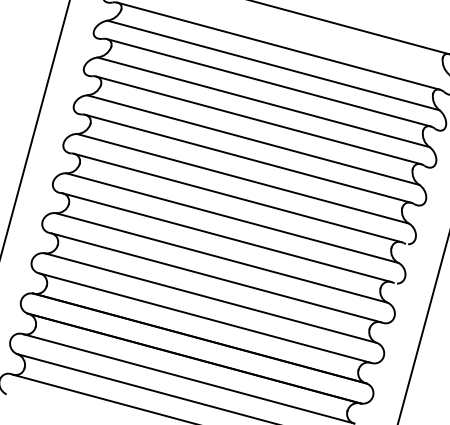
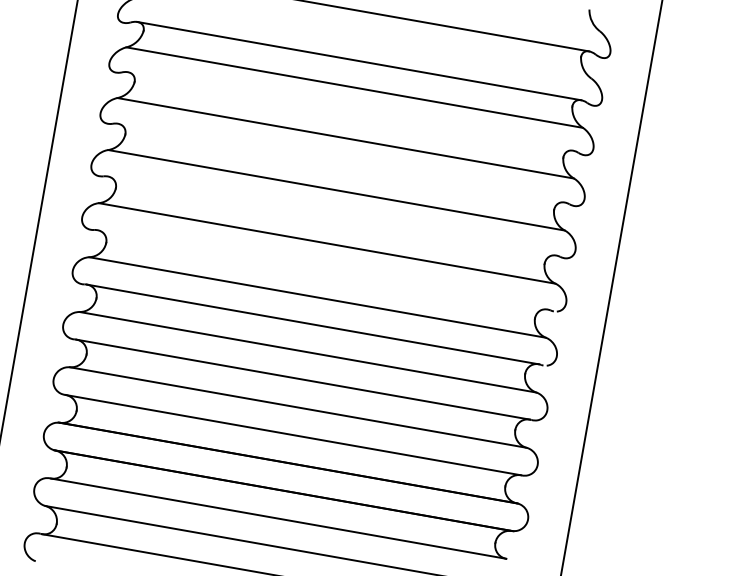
line: (268, 82) -> (350, 111), removed
line: (258, 119) -> (340, 162), removed
line: (247, 158) -> (331, 215), removed
line: (237, 197) -> (322, 269), removed

